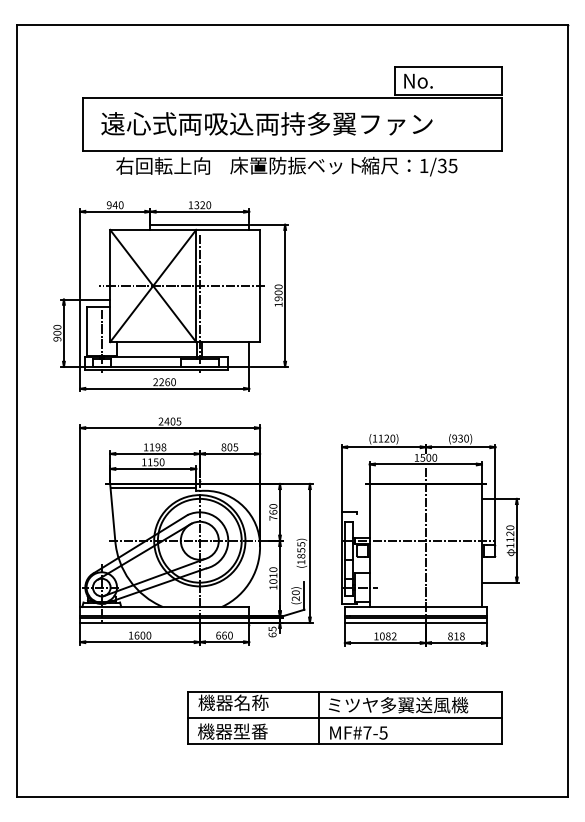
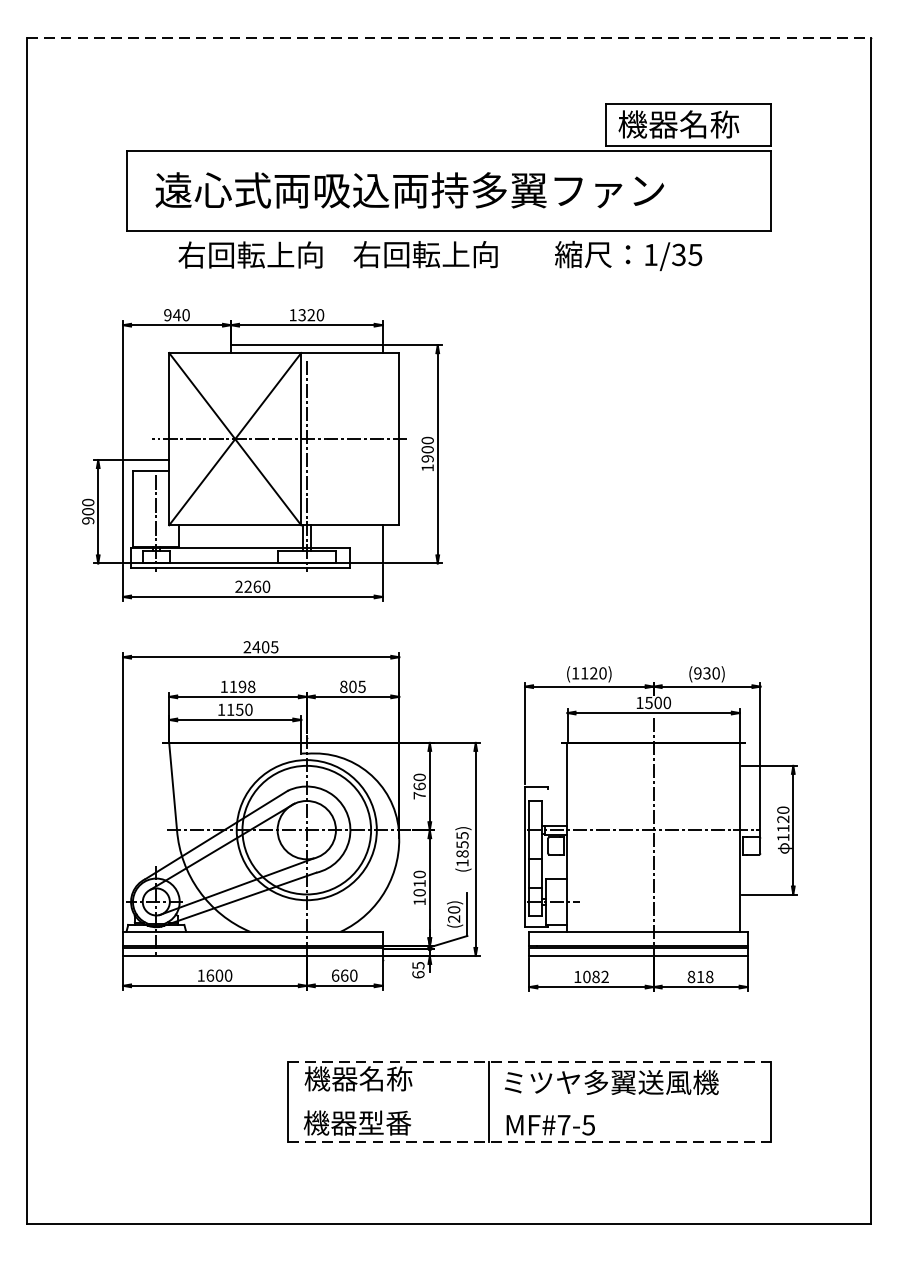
line: (292, 24) -> (449, 37), solid -> dashed
text: (442, 80) -> (679, 123), No. -> 機器名称
text: (295, 165) -> (453, 254), 床置防振ベット -> 右回転上向
line: (153, 487) -> (235, 748), removed
line: (345, 691) -> (530, 1061), solid -> dashed
line: (344, 717) -> (528, 1101), removed
line: (345, 744) -> (530, 1142), solid -> dashed

